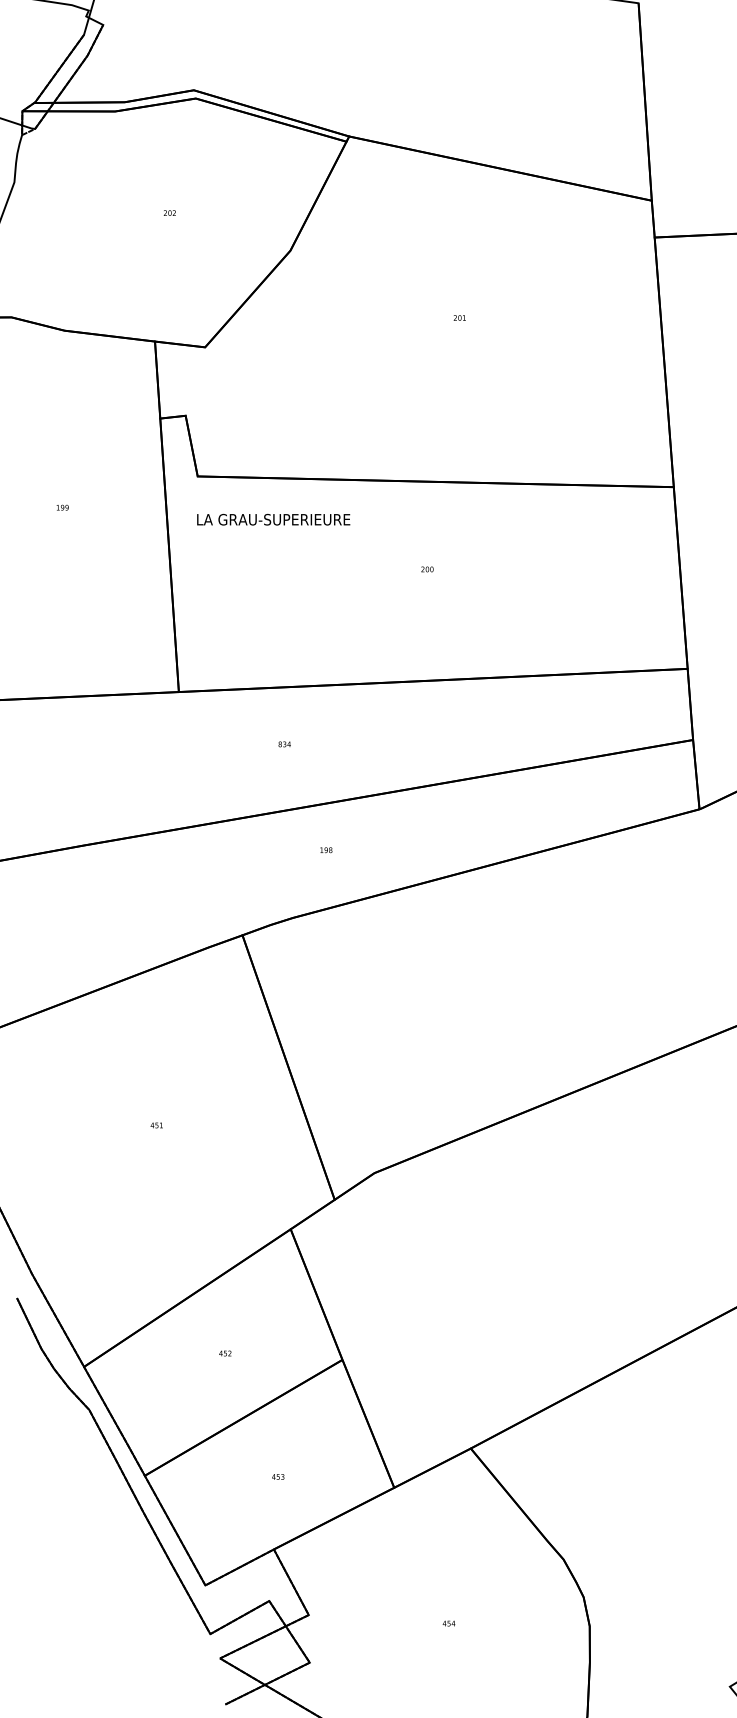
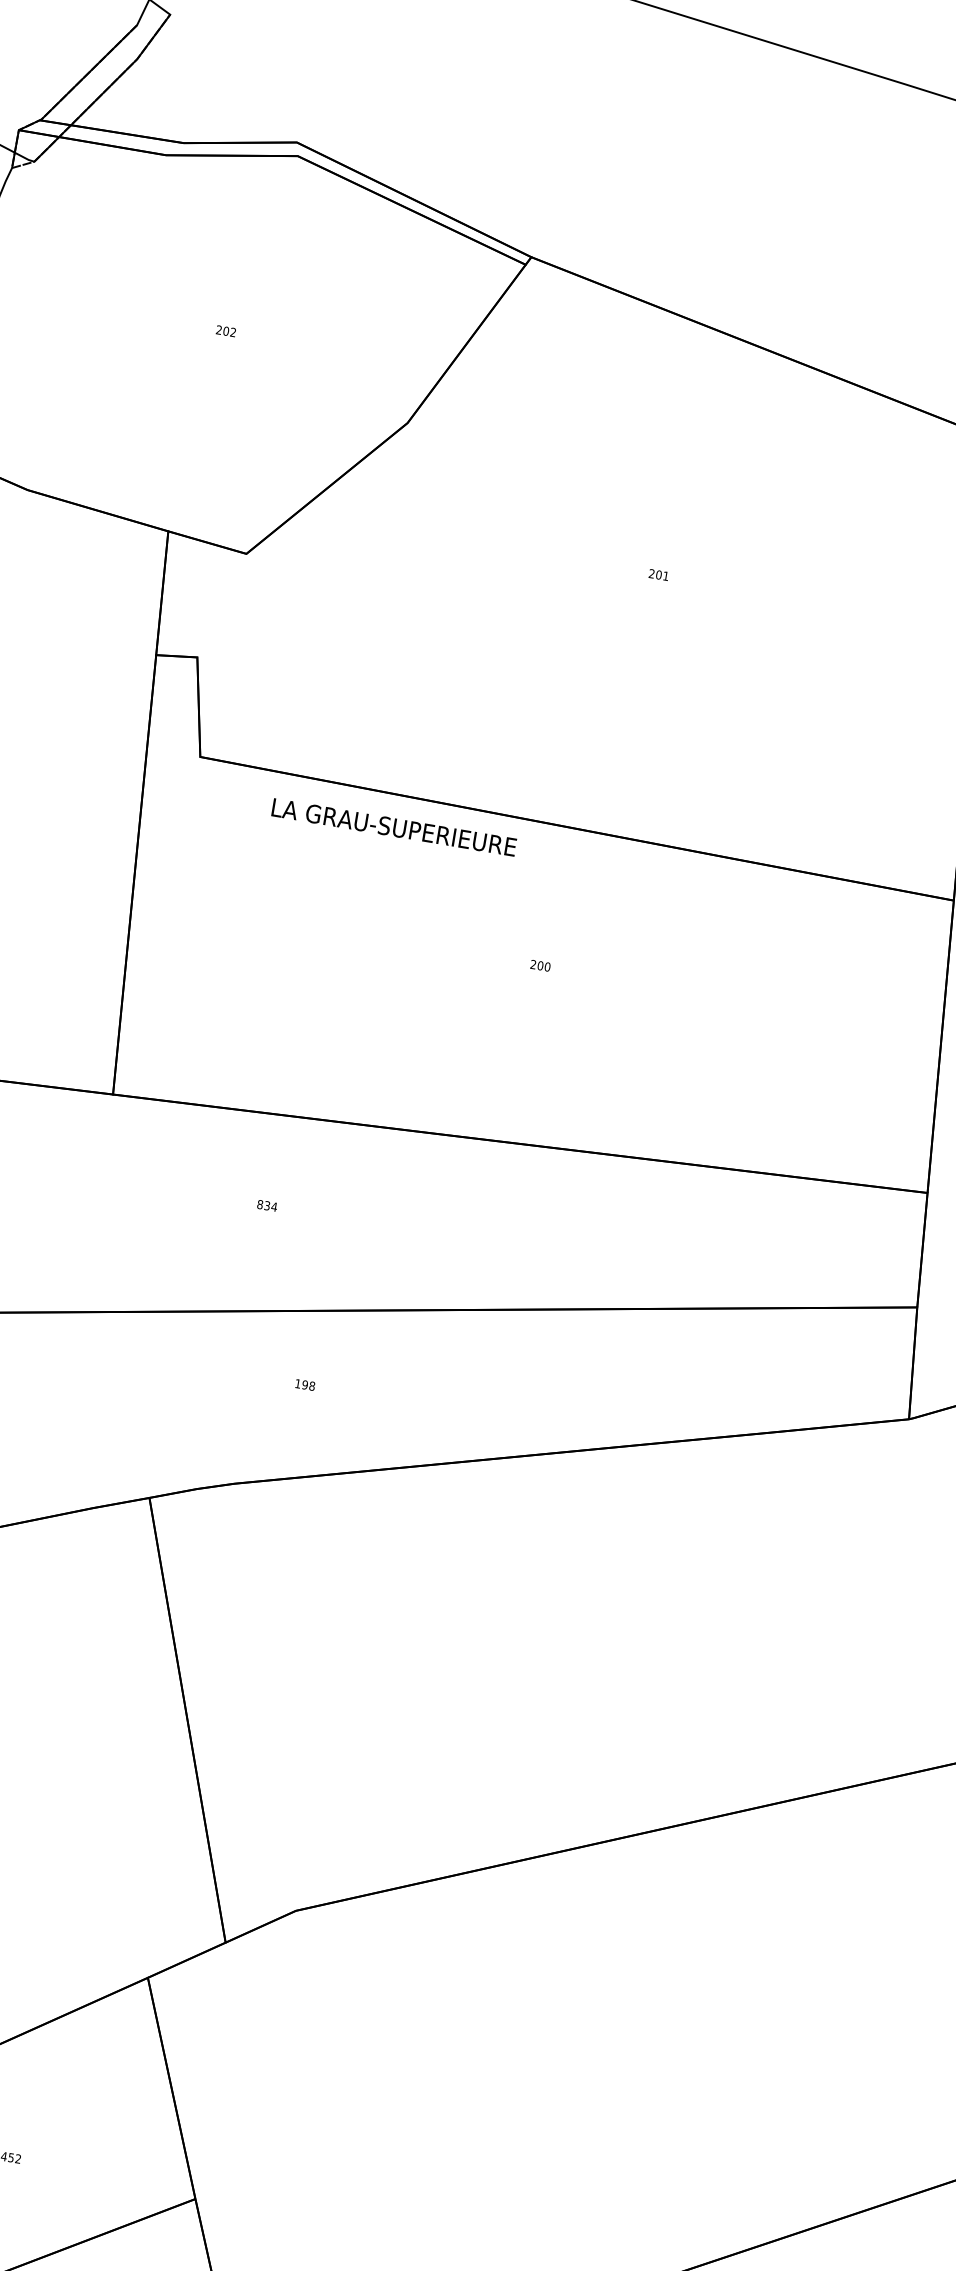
text: (273, 519) -> (394, 827), moved

